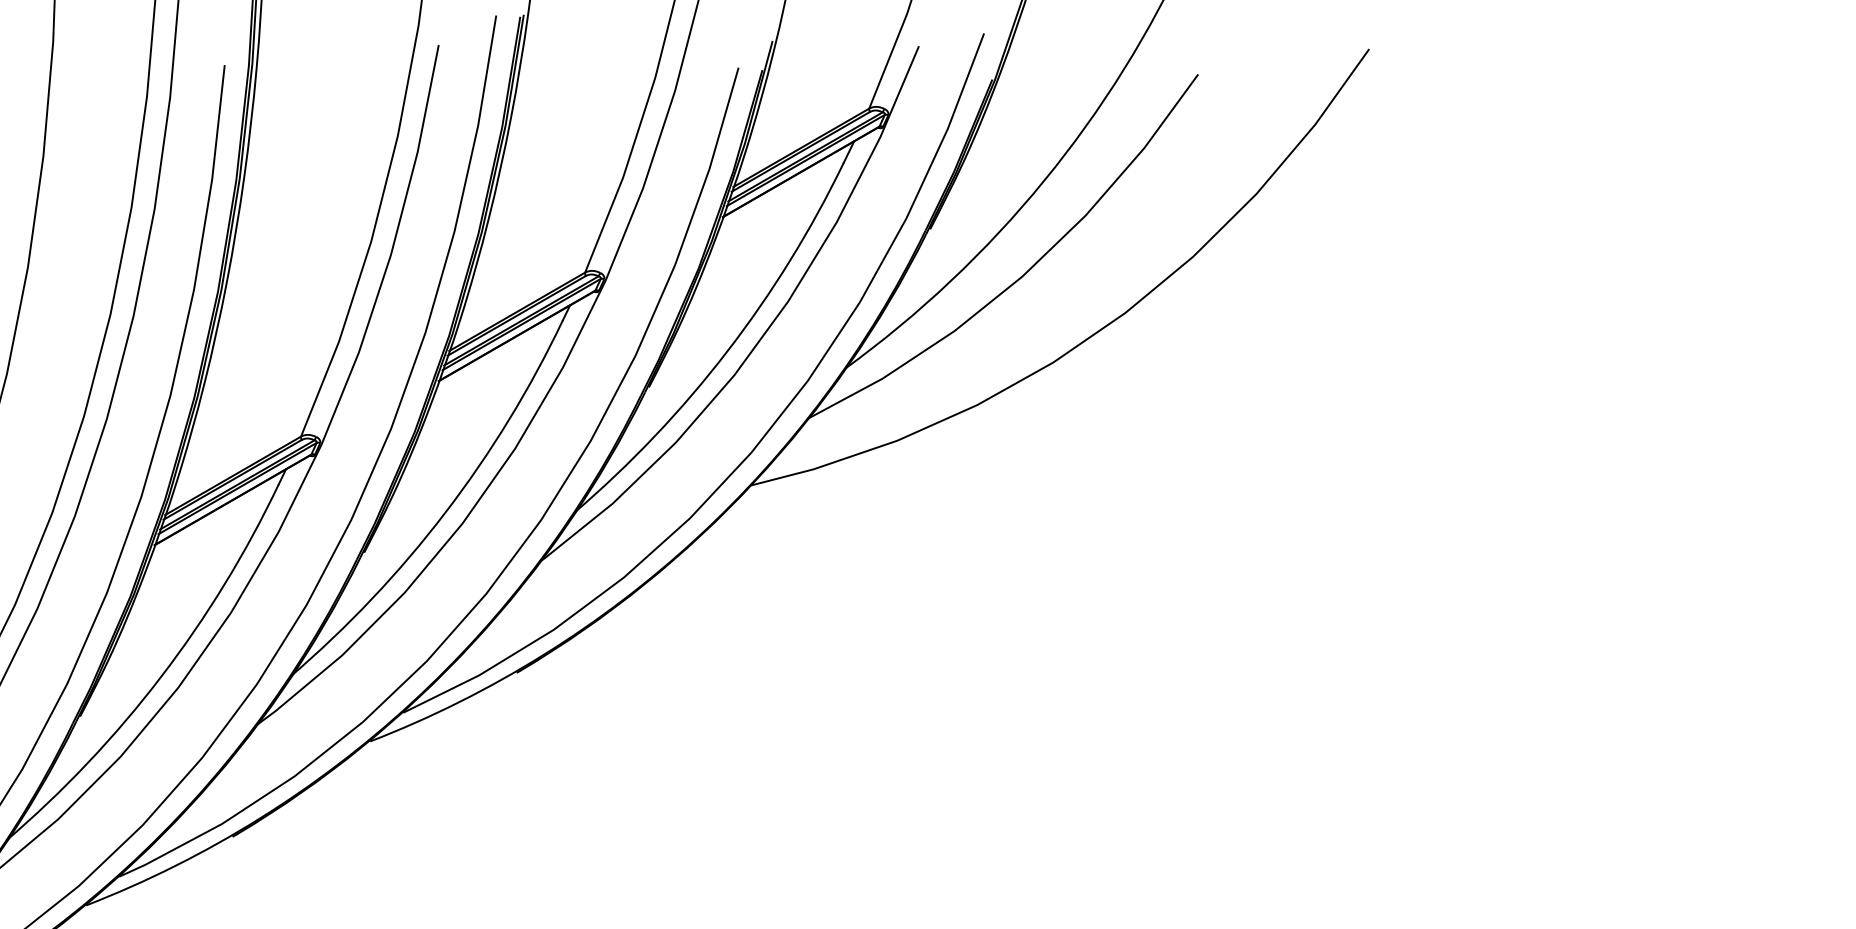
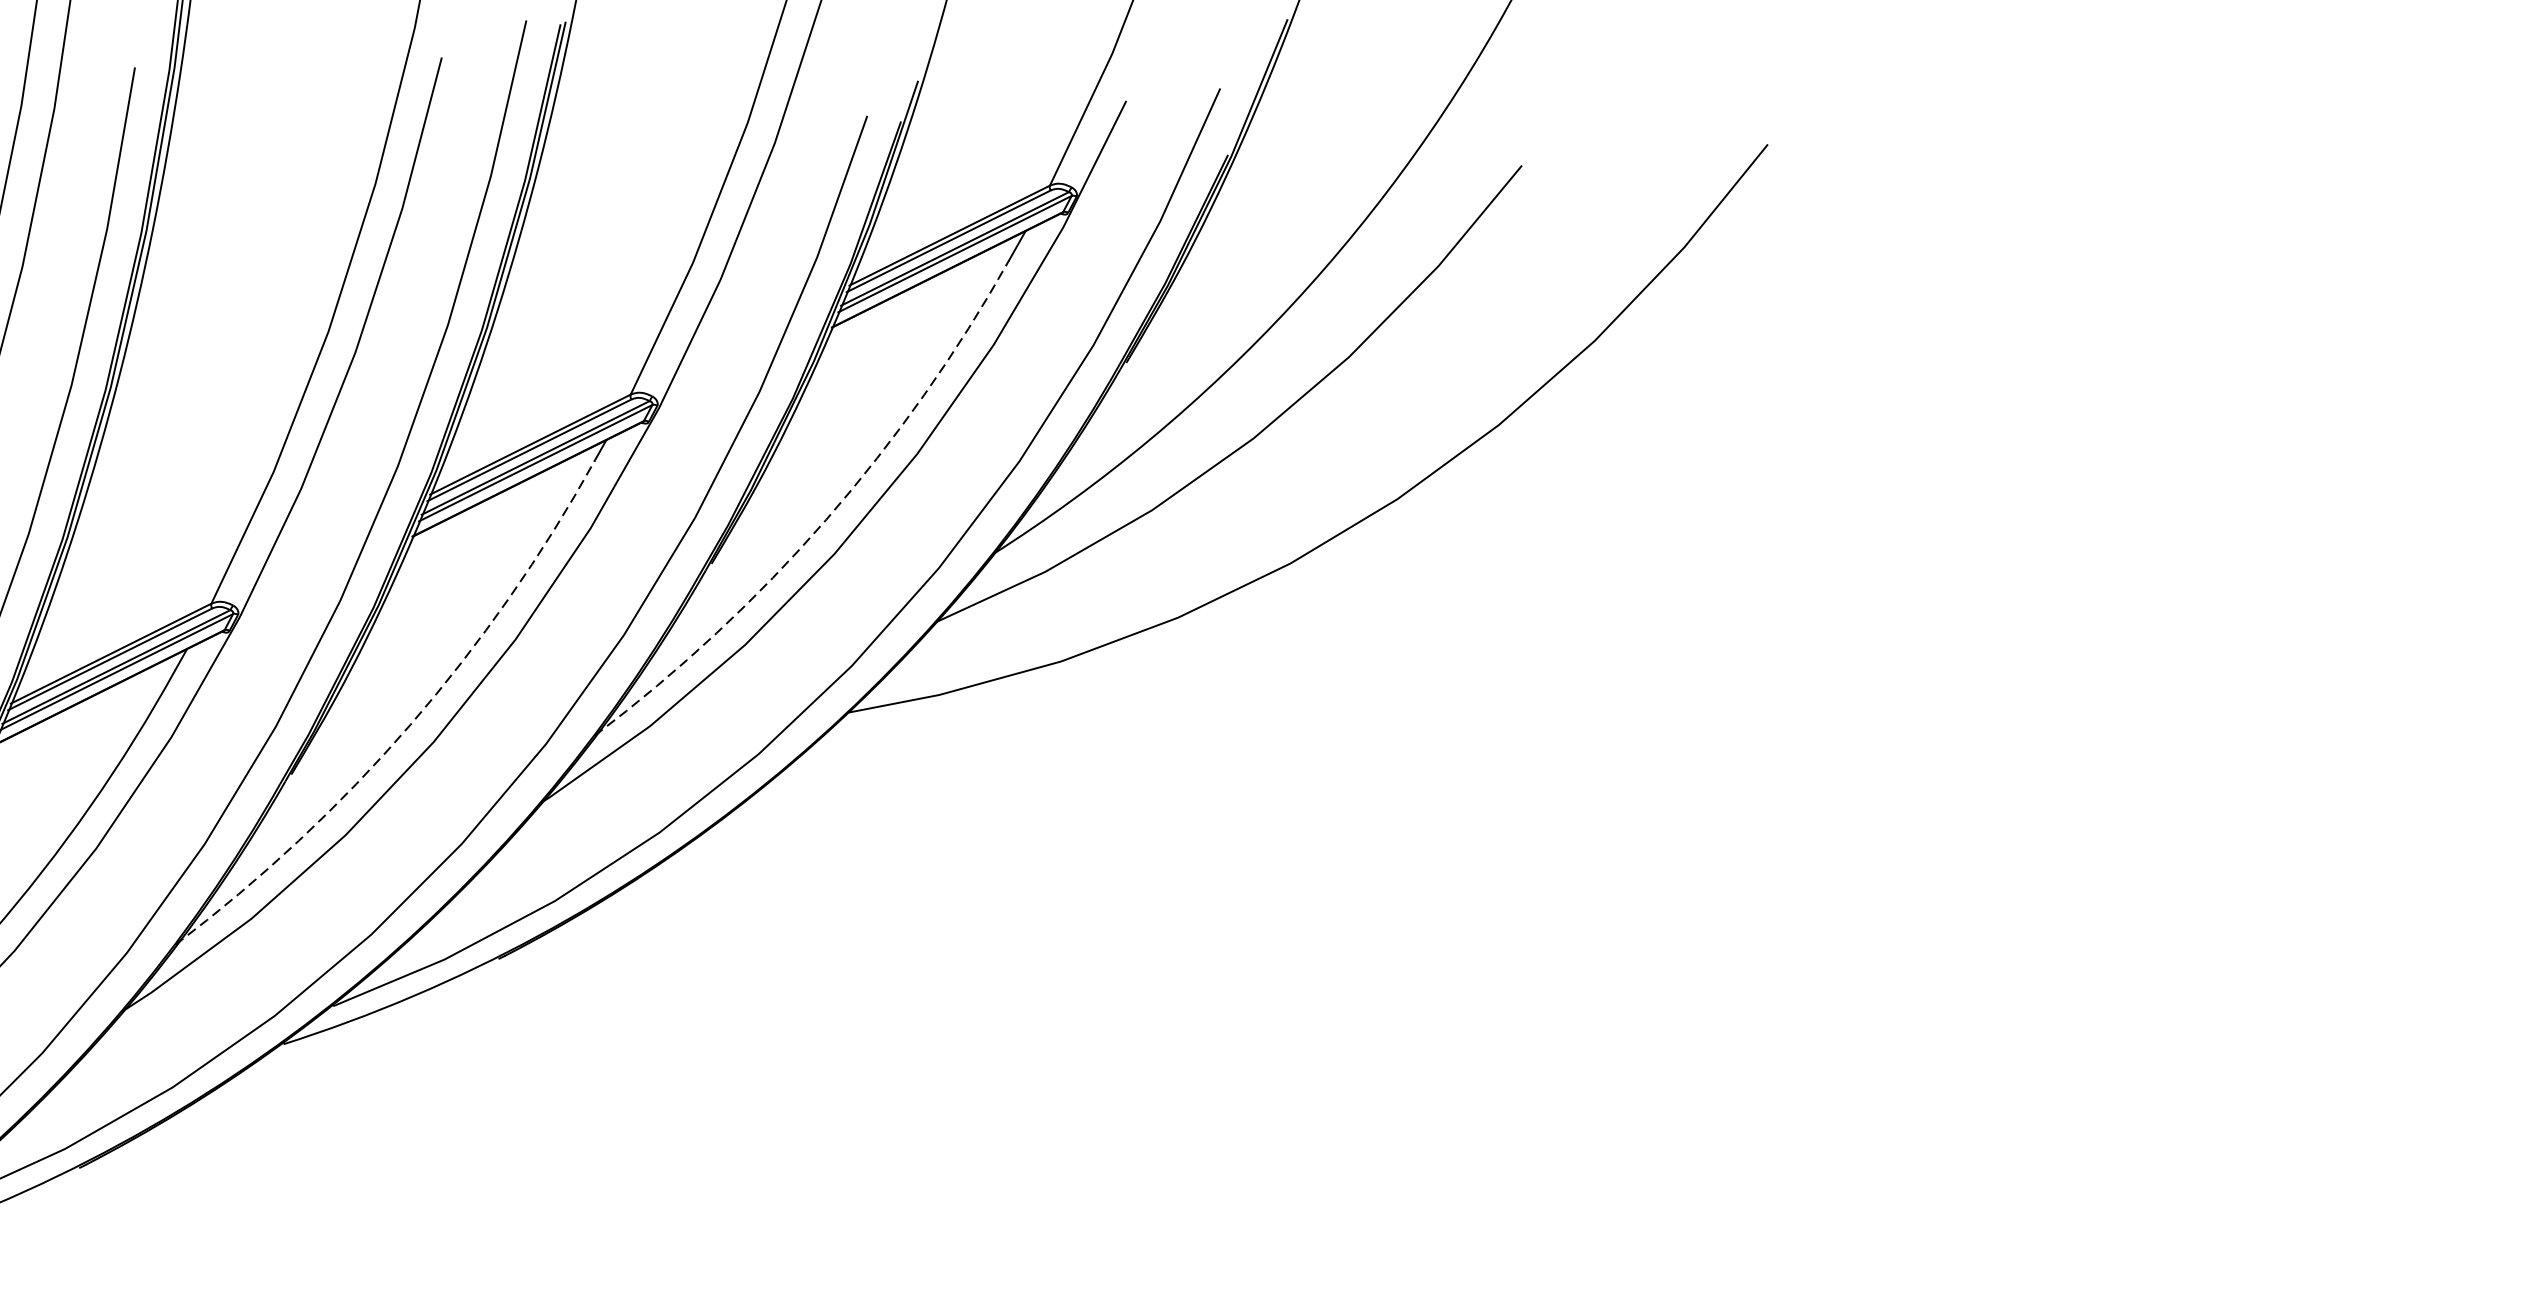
arc: (727, 351) -> (826, 519), solid -> dashed
arc: (445, 512) -> (410, 724), solid -> dashed

